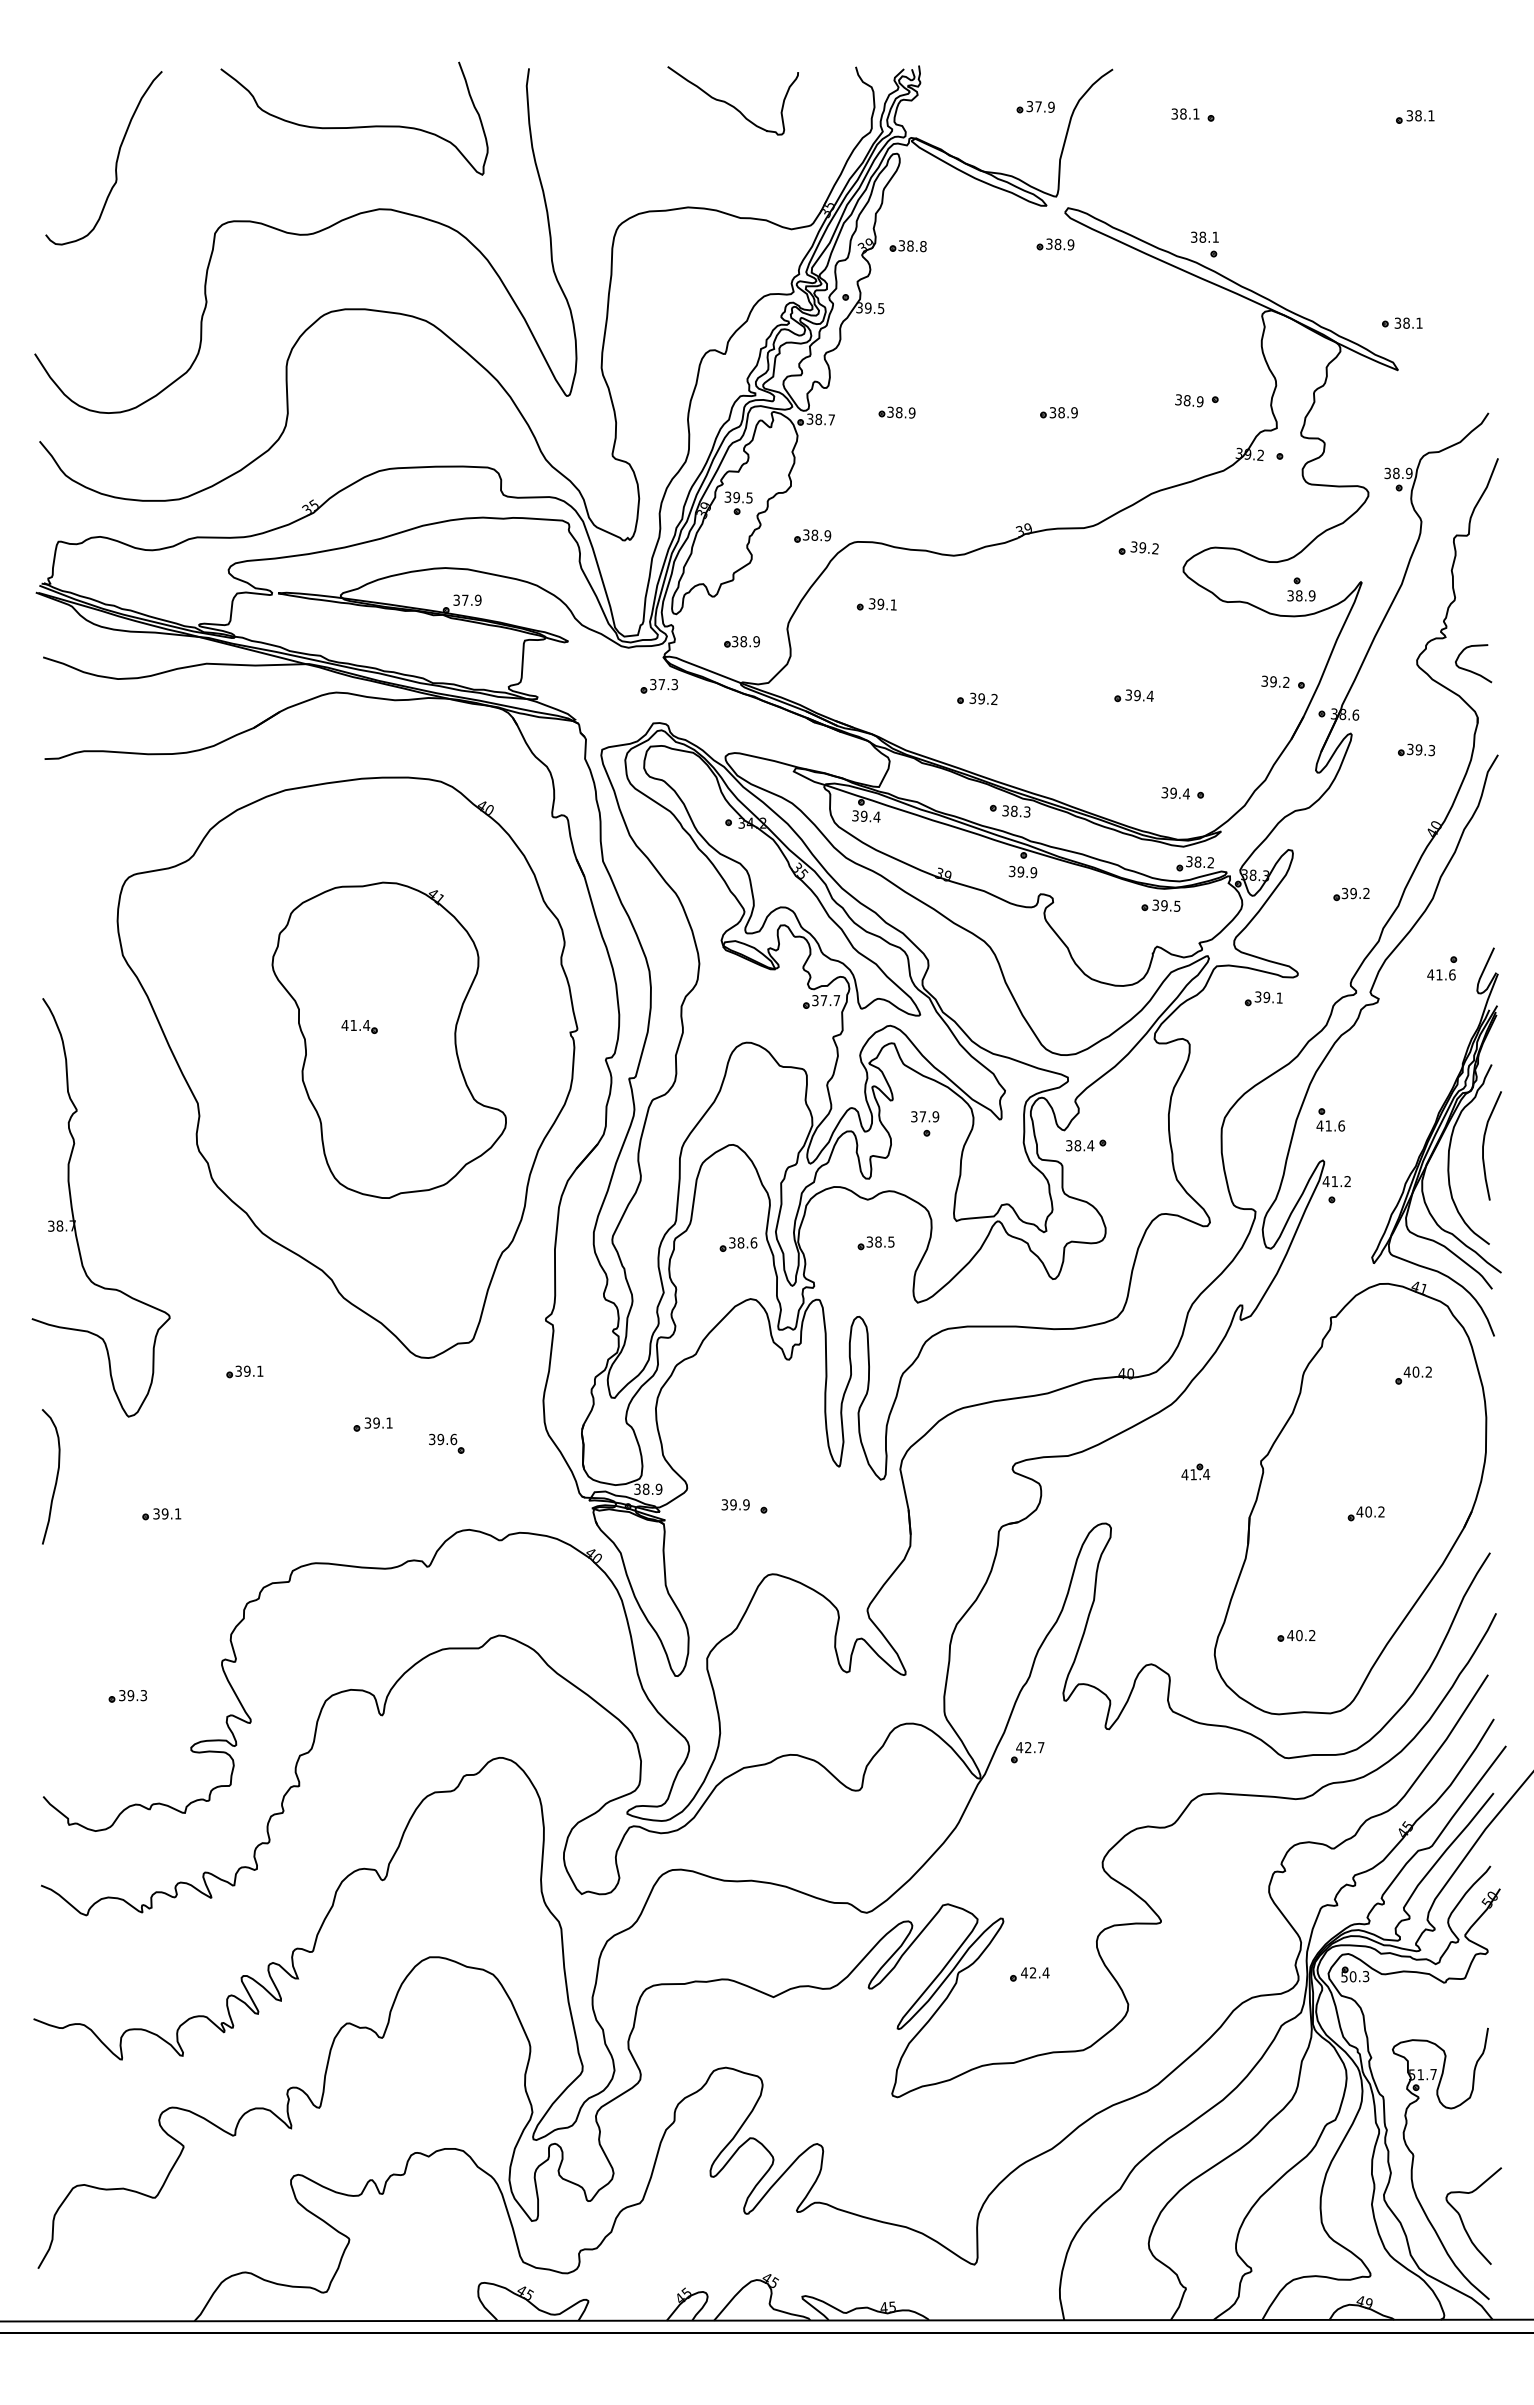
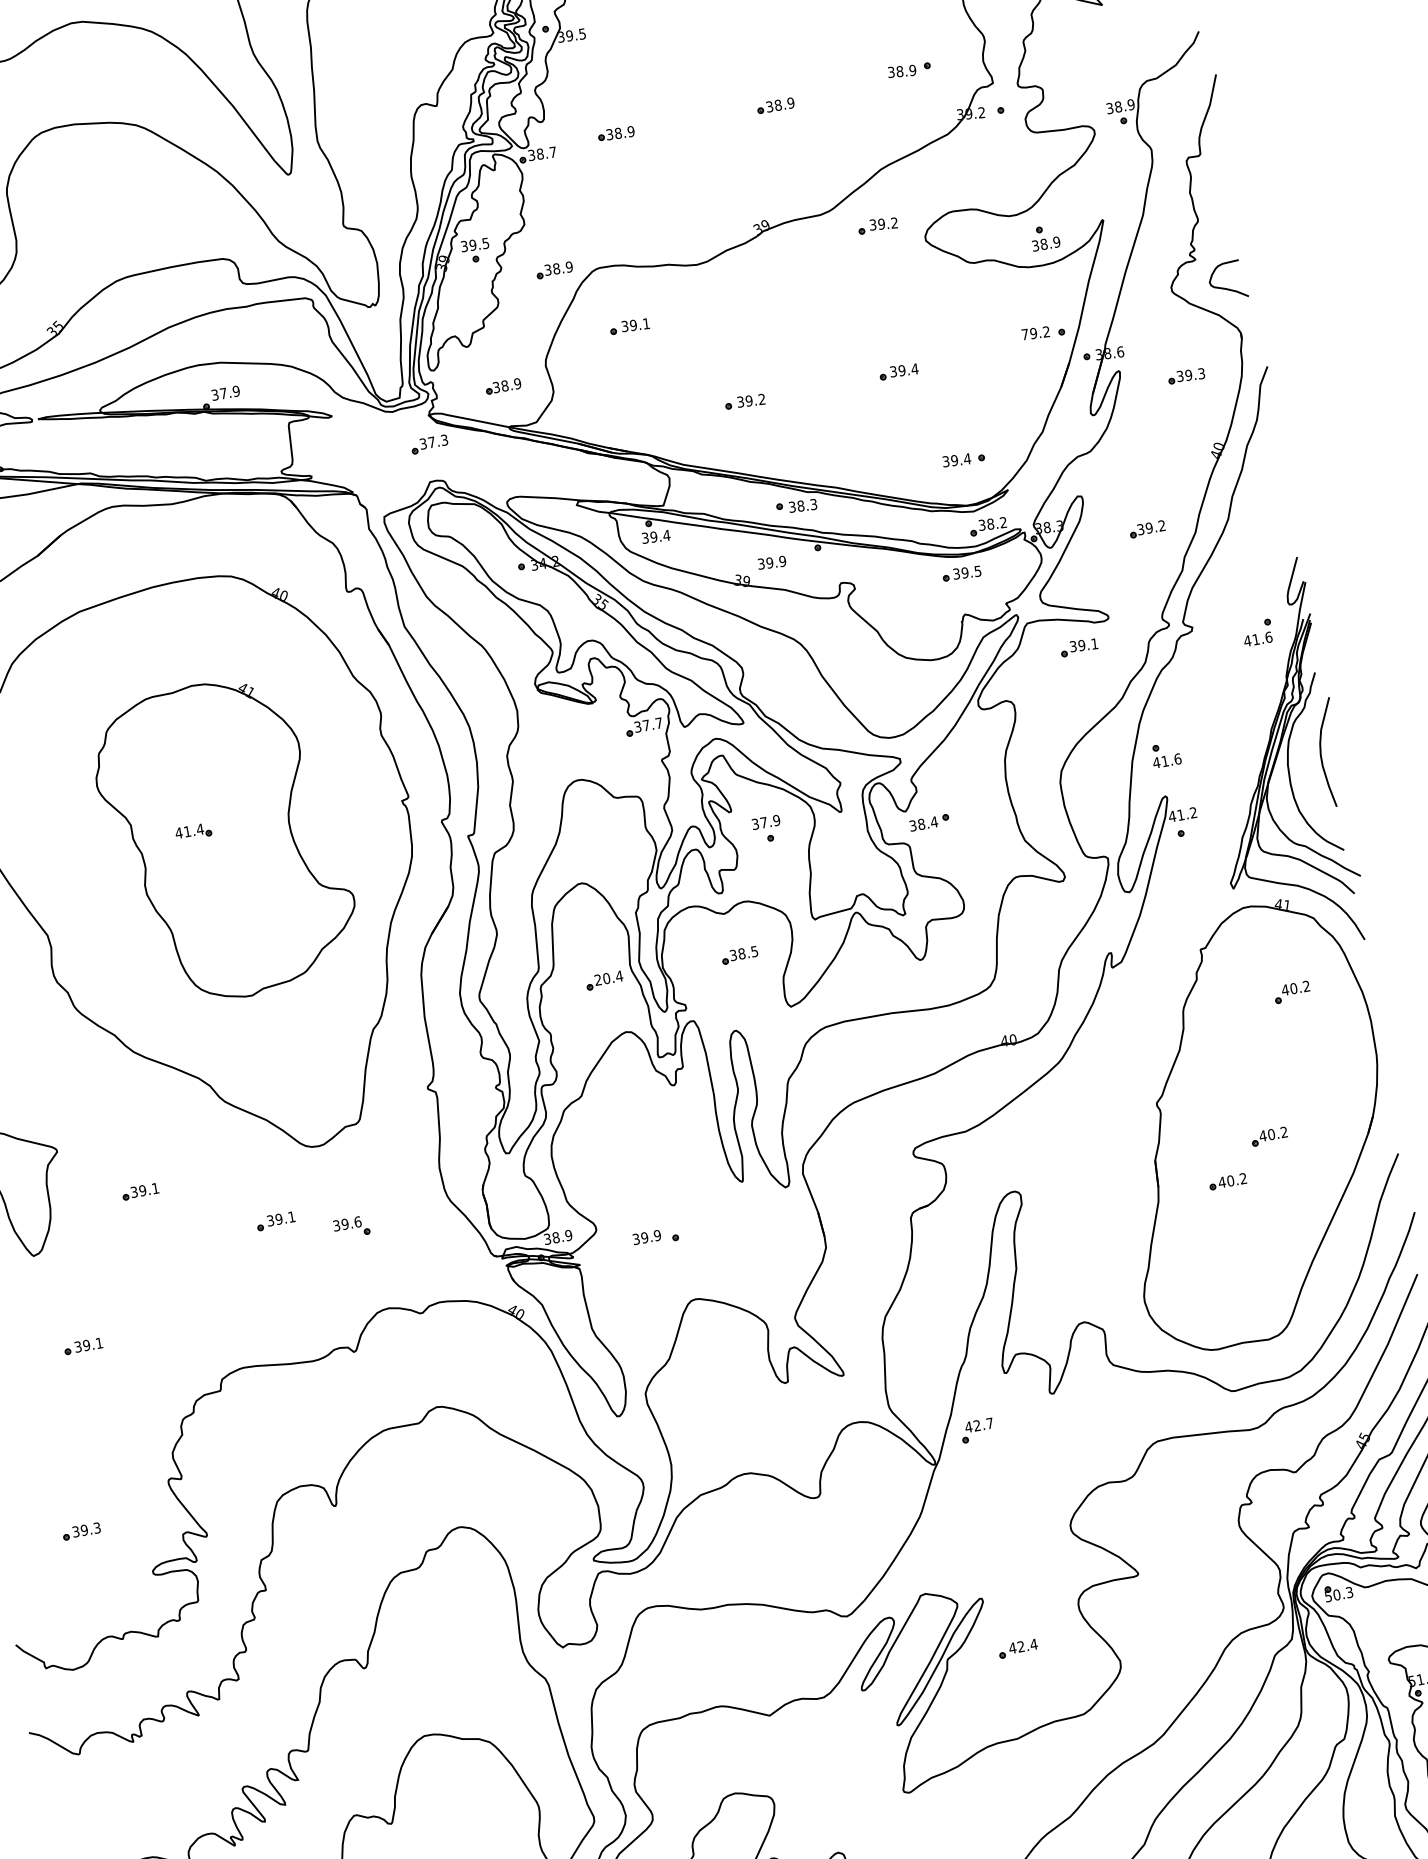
text: (1264, 680) -> (1024, 333), 39.2 -> 79.2
text: (1022, 871) -> (771, 562), moved
part: (1442, 968) -> (1258, 632), moved
text: (743, 1242) -> (609, 977), 38.6 -> 20.4
part: (1195, 1471) -> (1093, 1124), removed
part: (1296, 1635) -> (1227, 1181), moved

